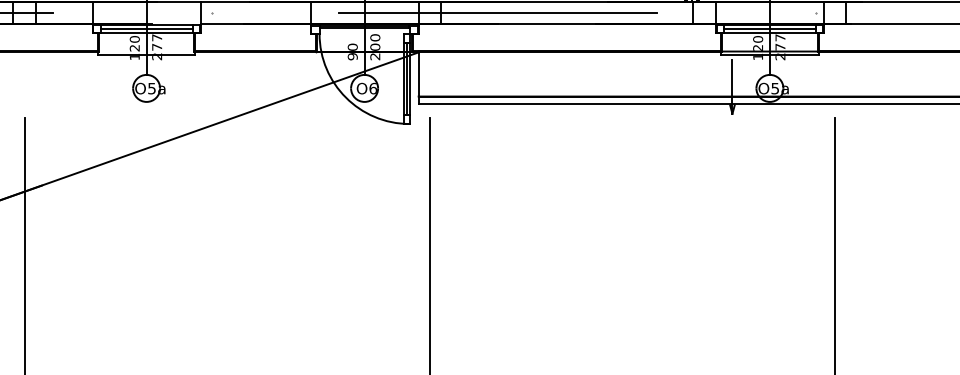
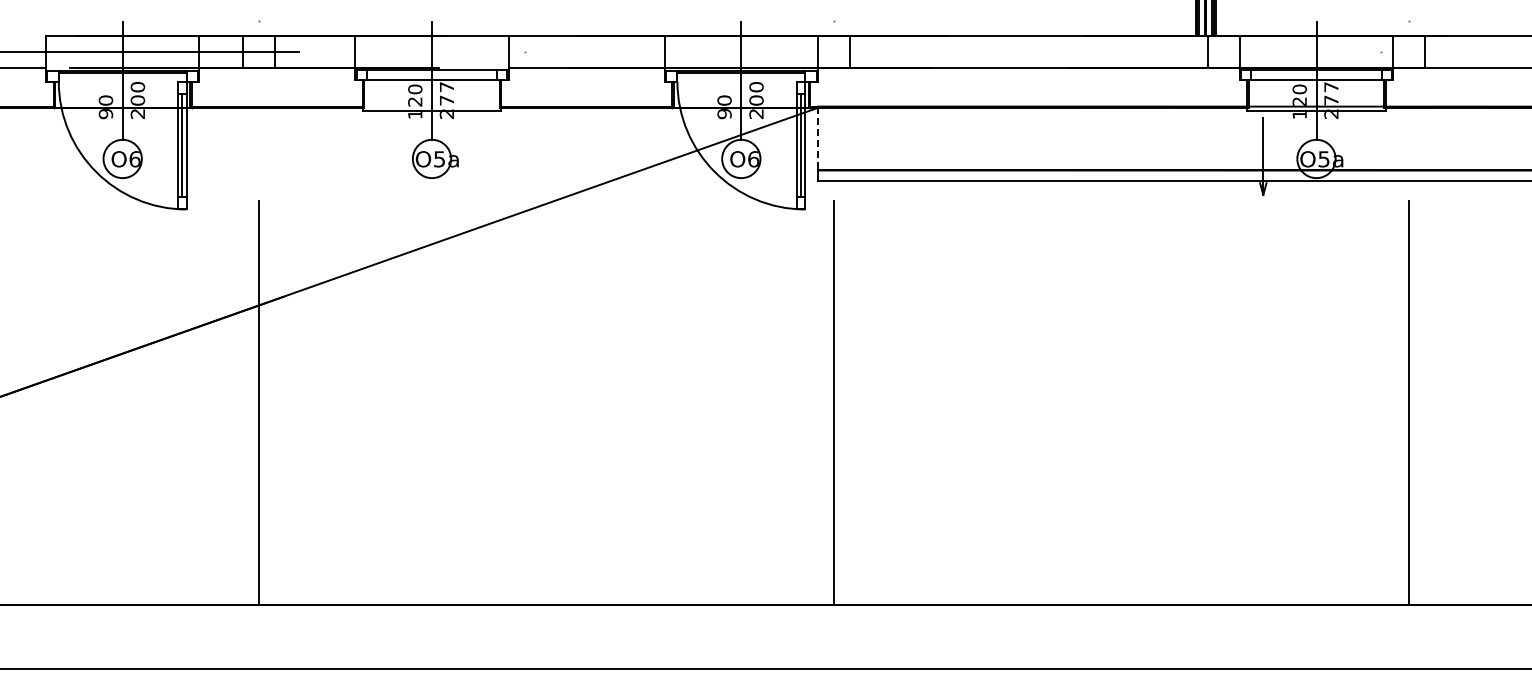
line: (497, 13) -> (930, 52), removed
line: (146, 29) -> (431, 75), removed
line: (769, 29) -> (1316, 75), removed
line: (418, 73) -> (818, 138), solid -> dashed

